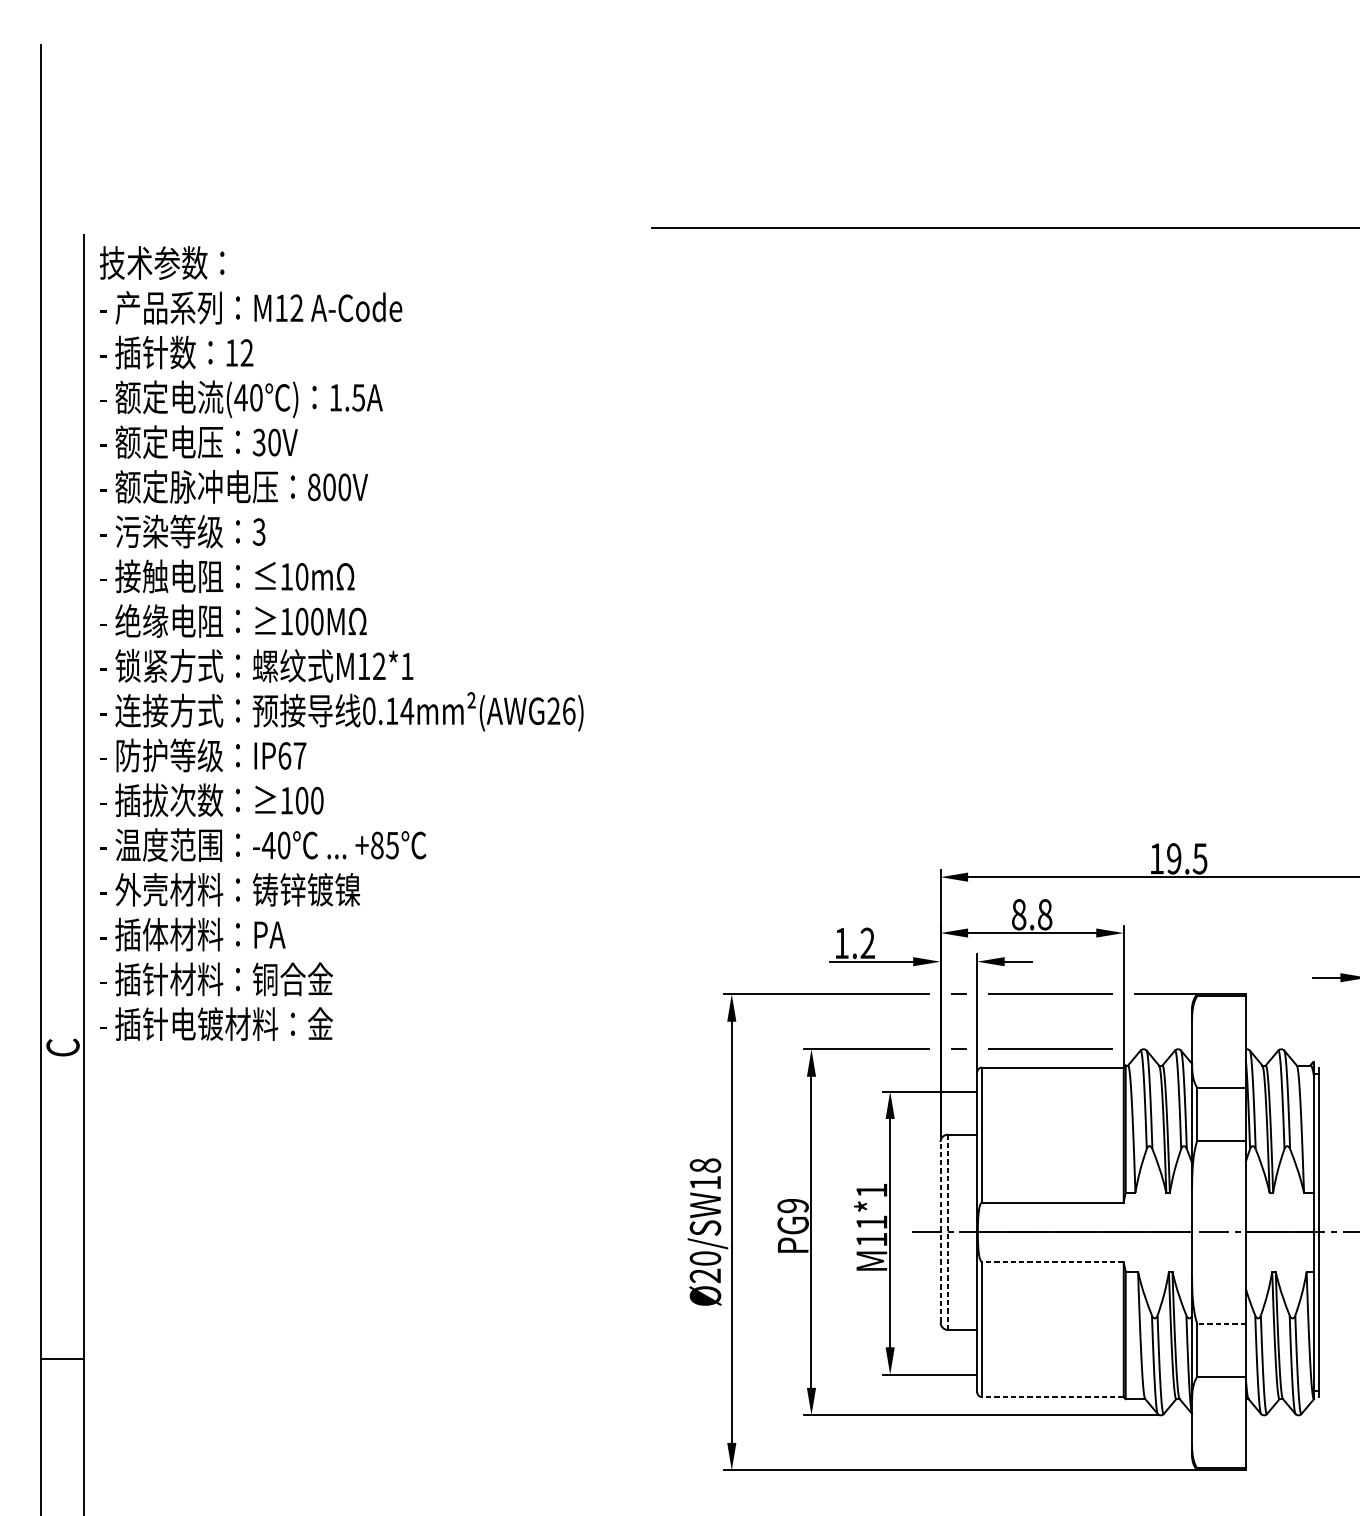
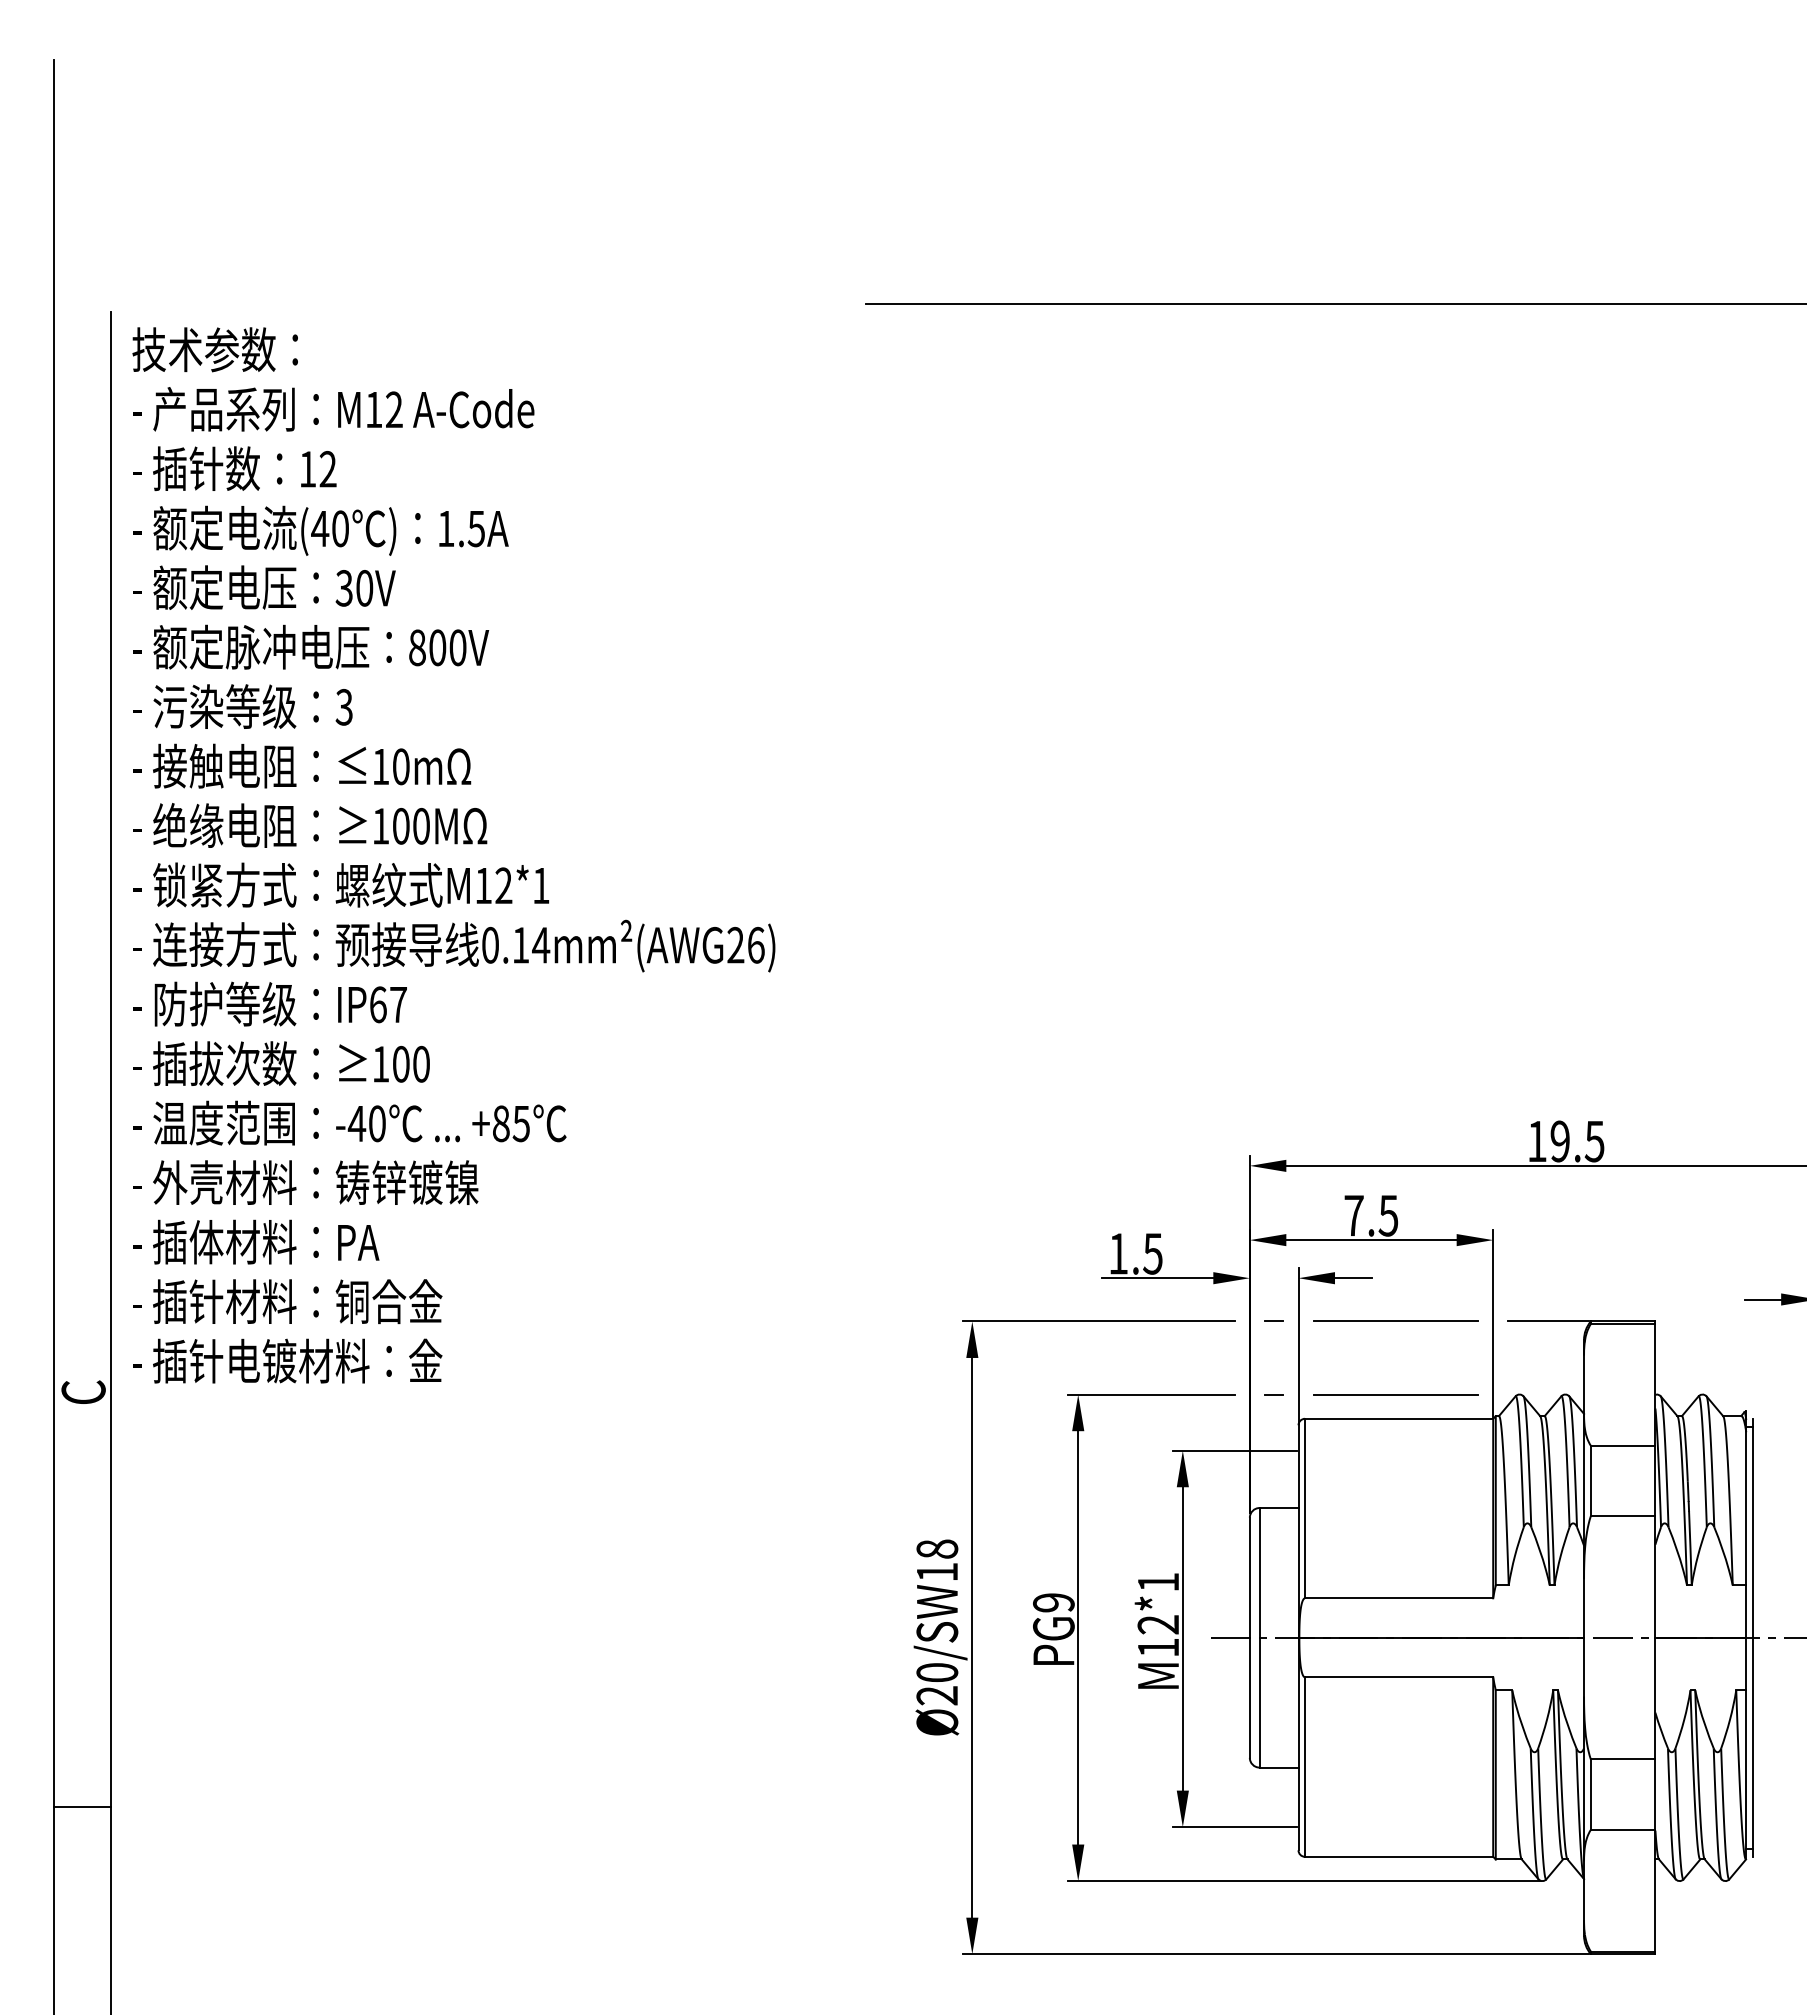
text: (1032, 914) -> (1371, 1215), 8.8 -> 7.5
text: (867, 943) -> (1152, 1253), 1.2 -> 1.5
text: (871, 1222) -> (1157, 1624), M11*1 -> M12*1
line: (940, 1232) -> (1249, 1637), dashed -> solid
line: (947, 1232) -> (1259, 1637), dashed -> solid
line: (1052, 1262) -> (1398, 1677), dashed -> solid
line: (1221, 1323) -> (1622, 1759), dashed -> solid
line: (1052, 1396) -> (1398, 1856), dashed -> solid

